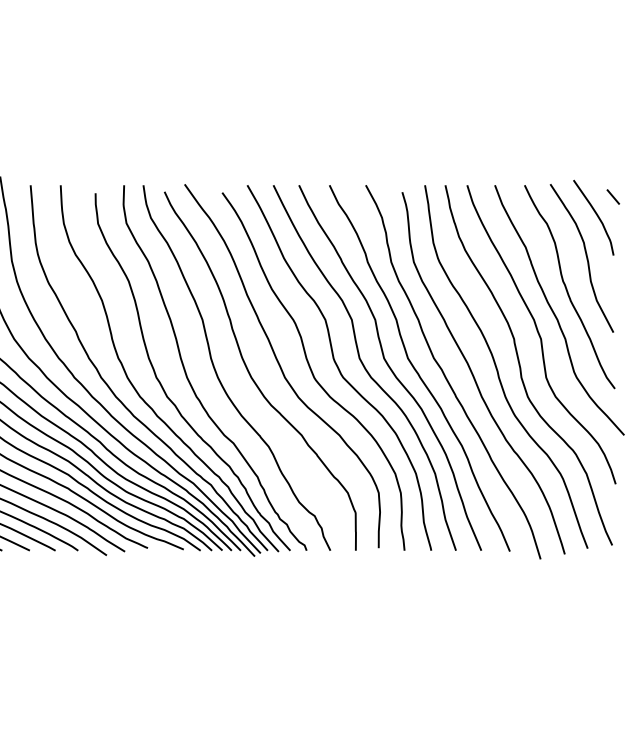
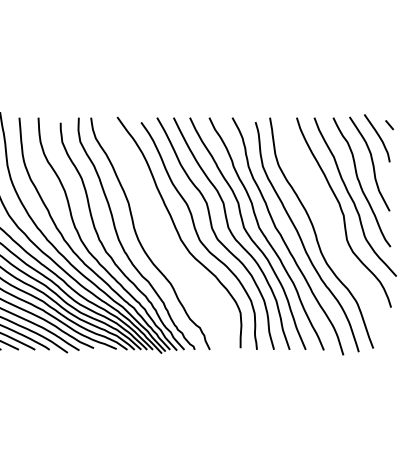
curve: (521, 365) -> (331, 232), removed
curve: (252, 375) -> (160, 238), removed

